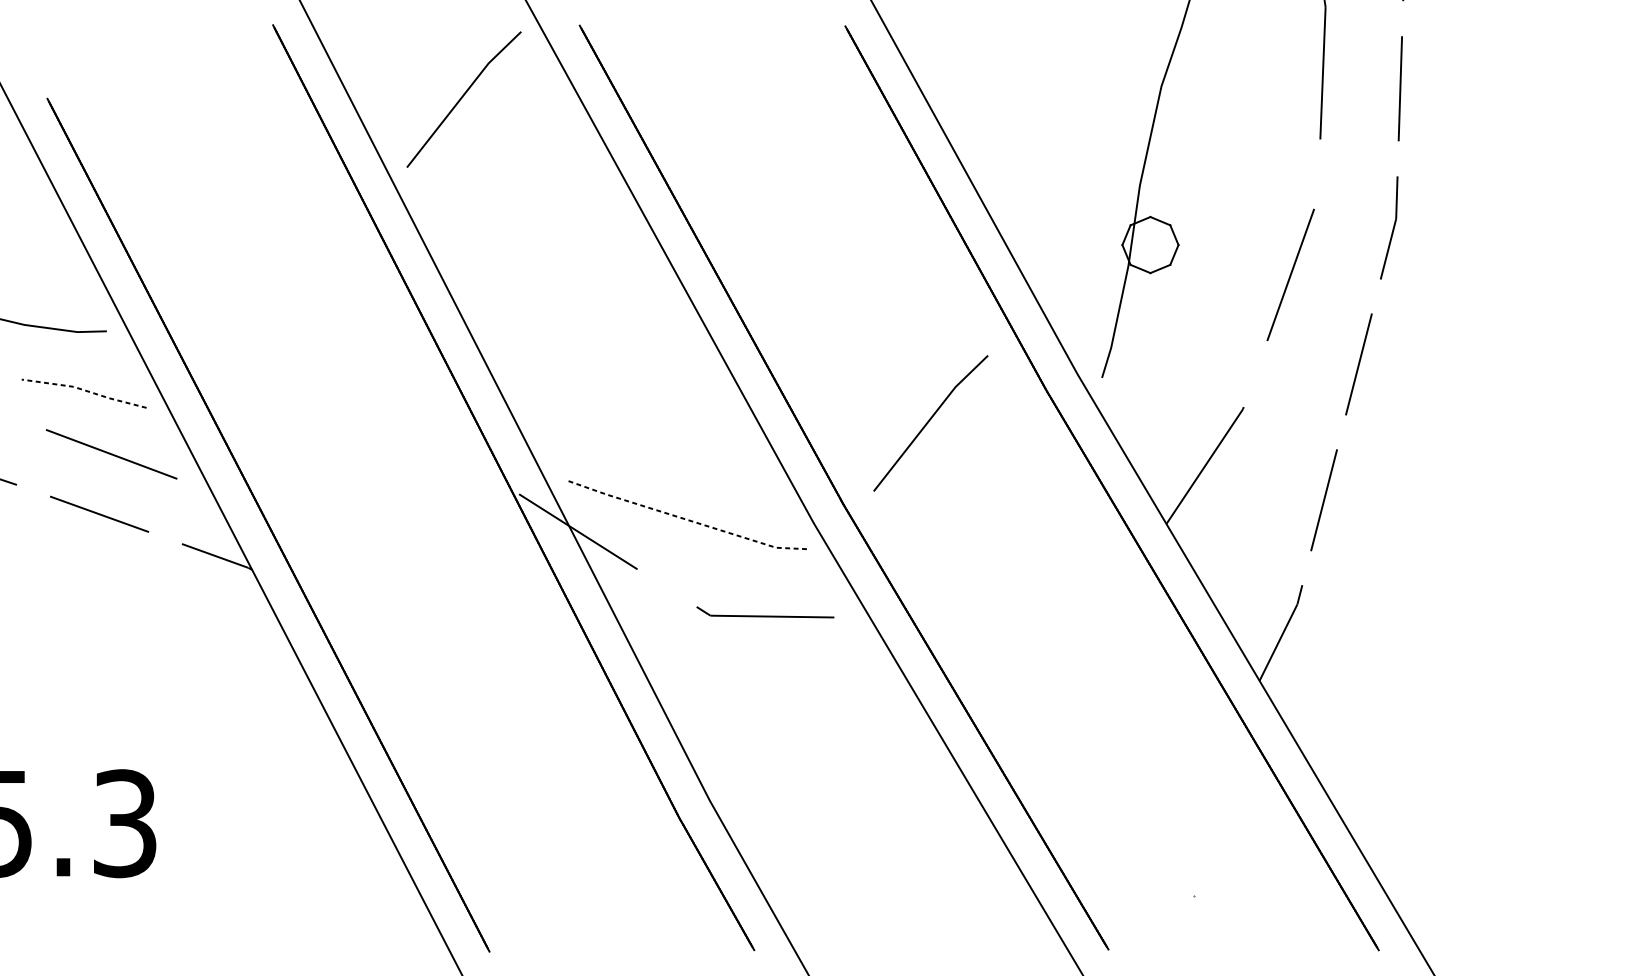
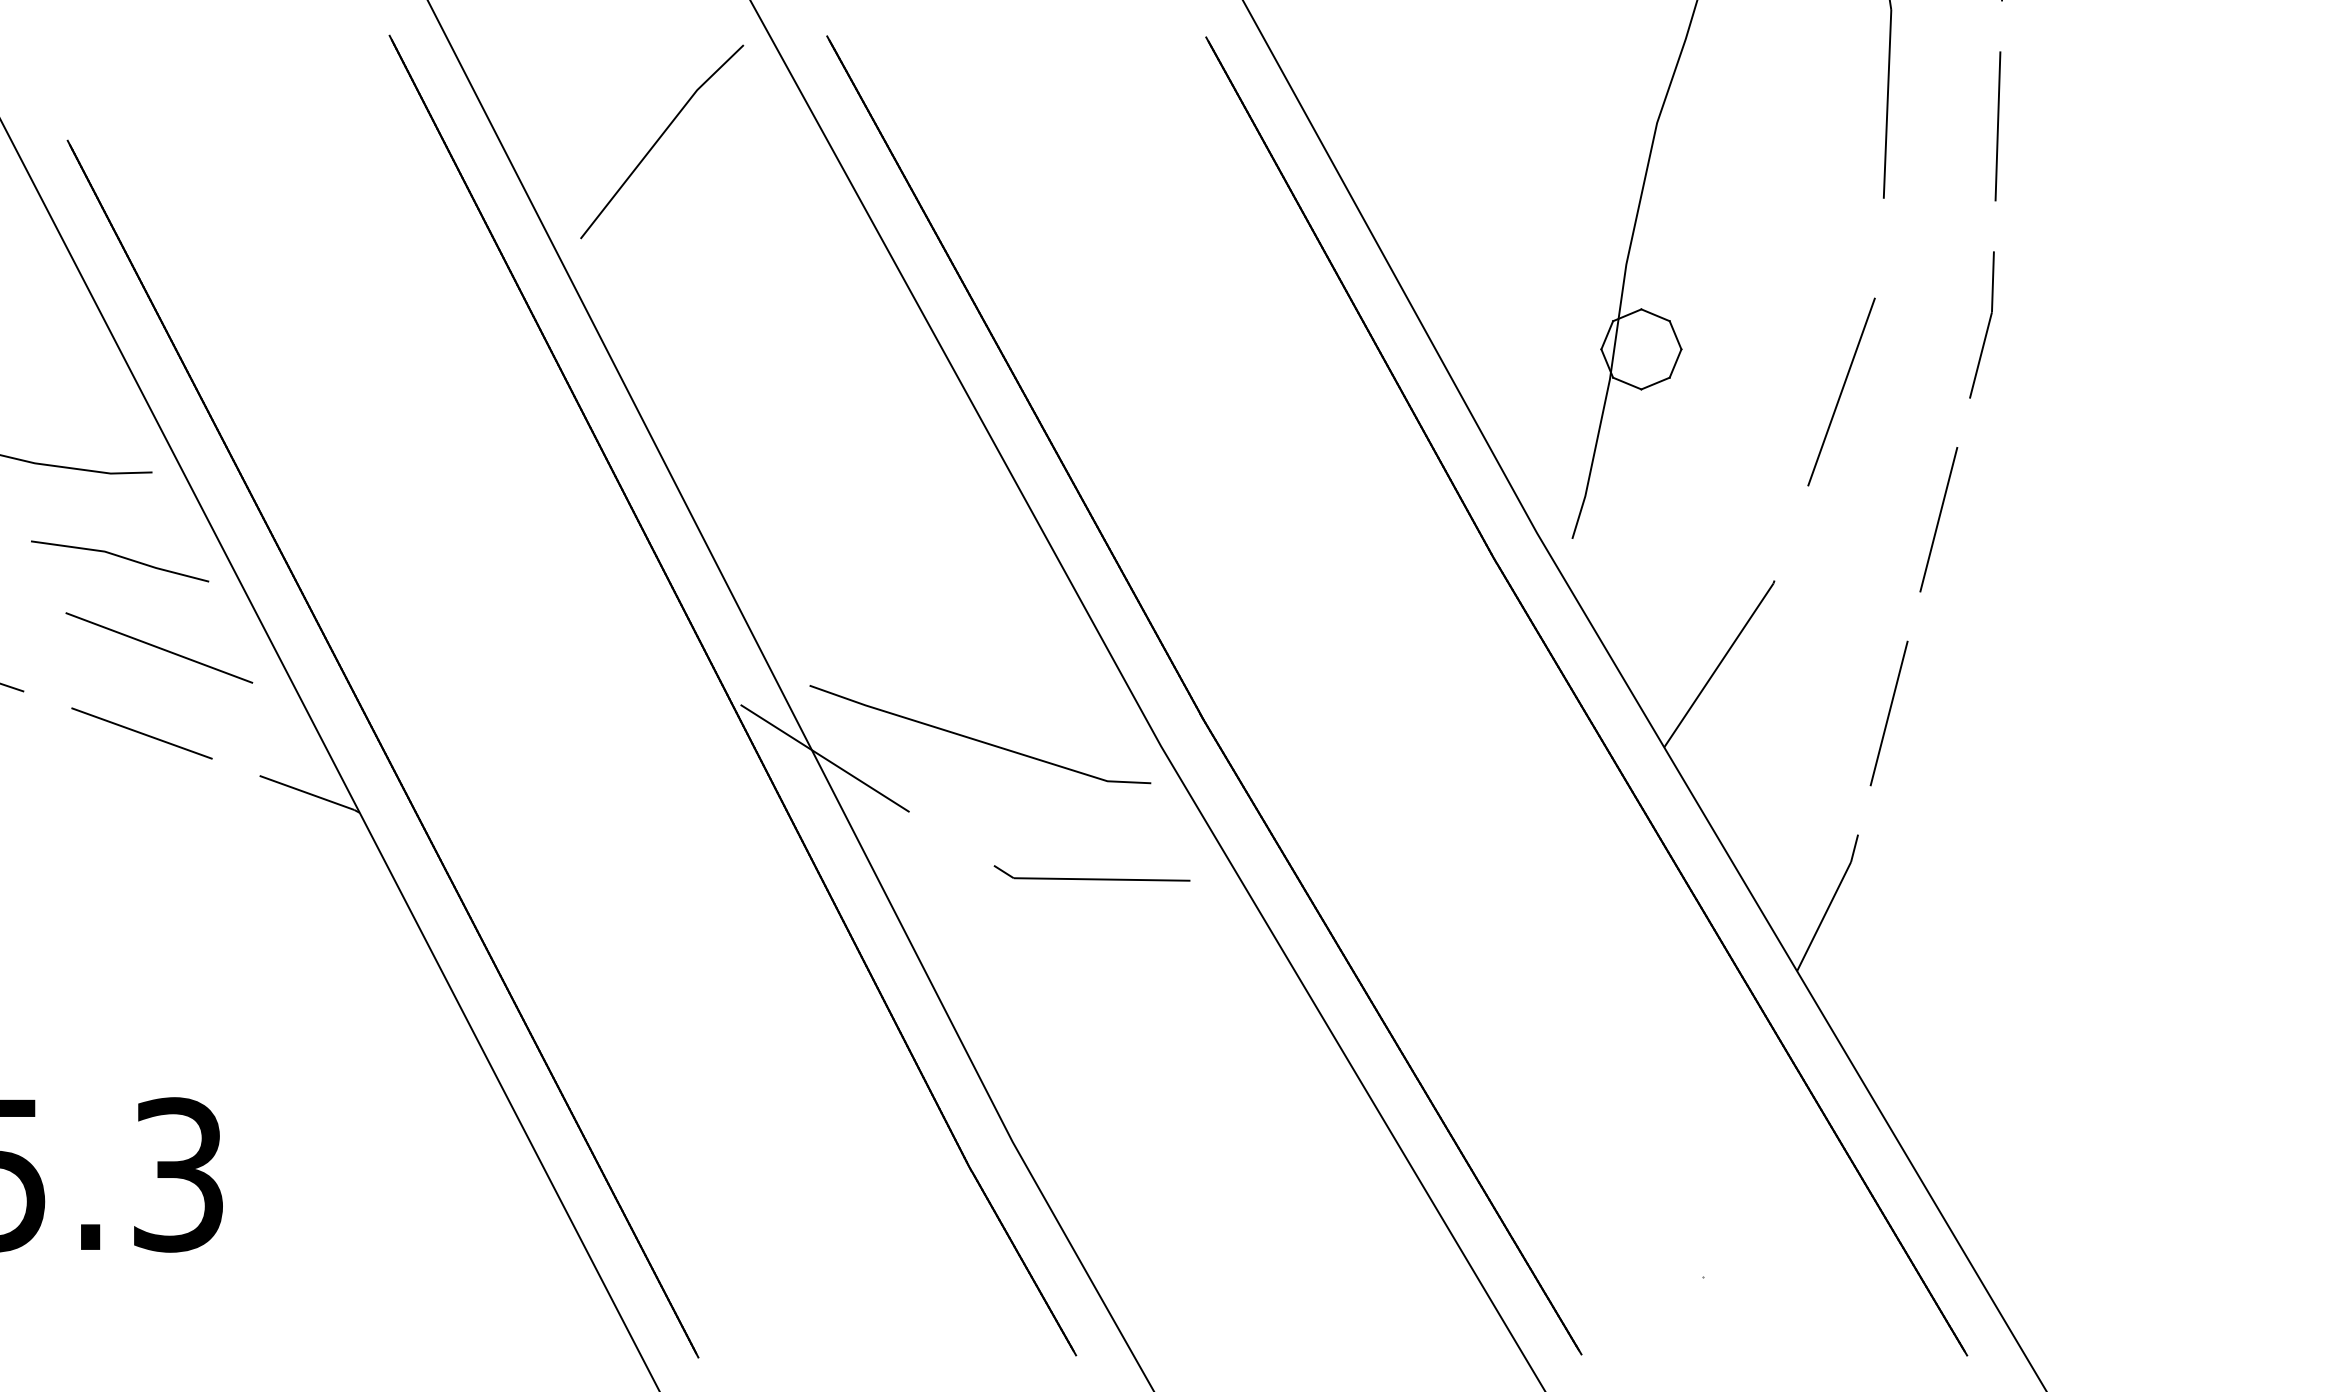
line: (84, 390) -> (120, 556), dashed -> solid
line: (929, 421) -> (1326, 600), removed
line: (685, 519) -> (978, 740), dashed -> solid

